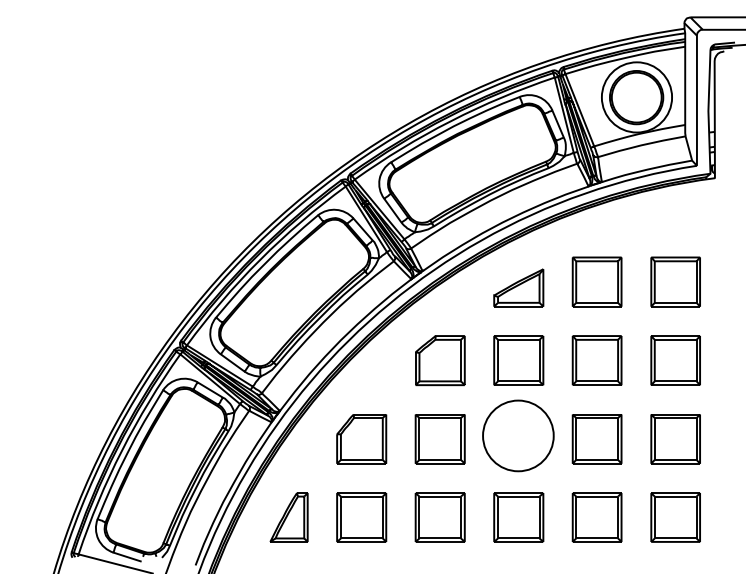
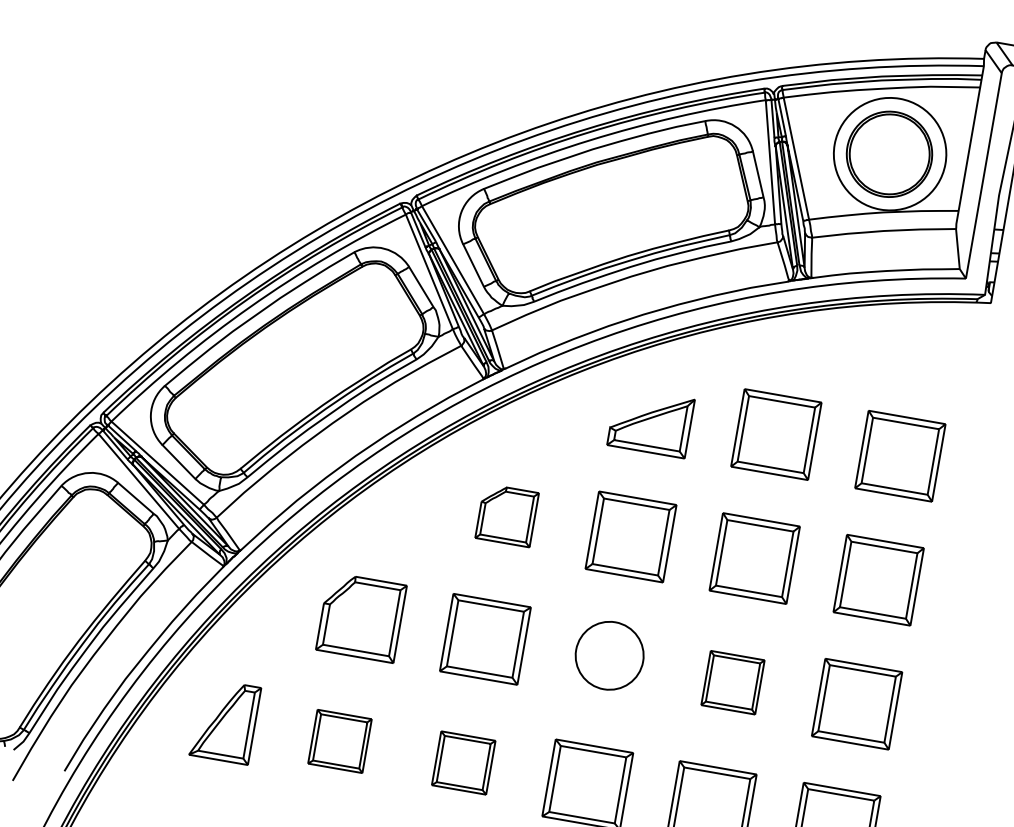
part: (440, 360) -> (507, 515), size x0.7
circle: (518, 435) -> (609, 655), size x0.6
part: (596, 439) -> (731, 682), size x0.7
part: (361, 517) -> (339, 741), size x0.7
part: (439, 517) -> (462, 762), size x0.7

